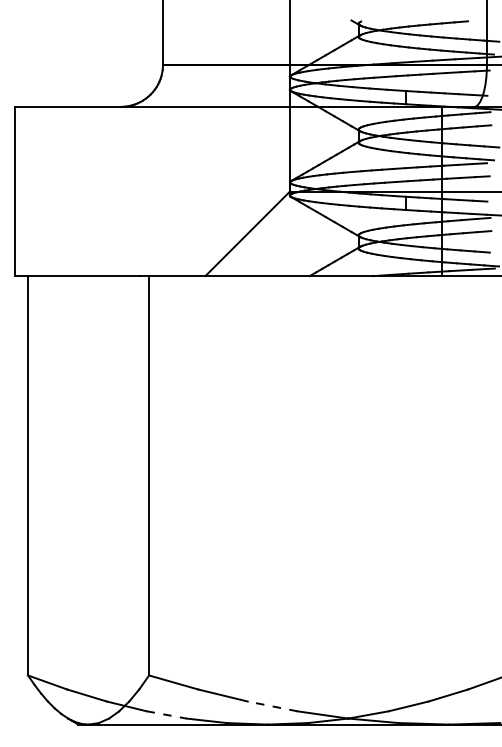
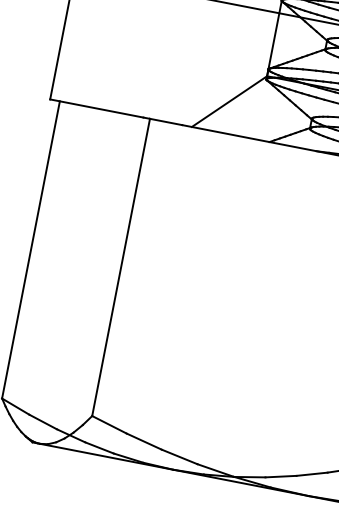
line: (272, 706) -> (179, 456), dashed -> solid
line: (167, 715) -> (100, 448), dashed -> solid

